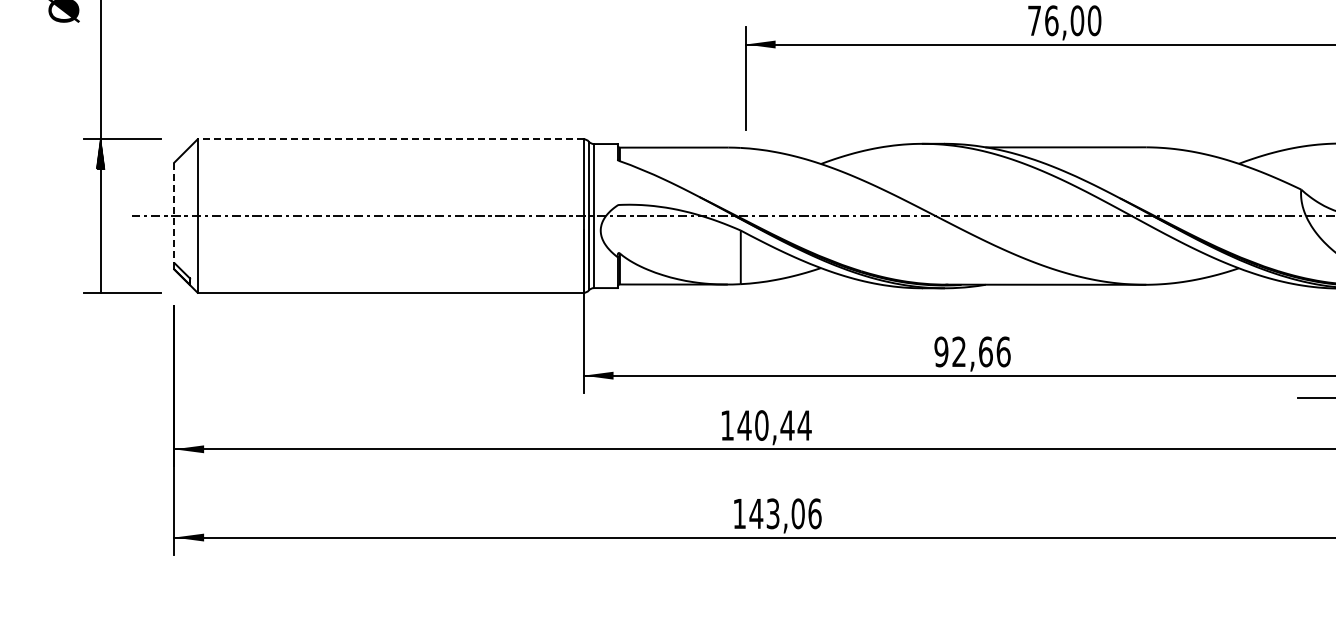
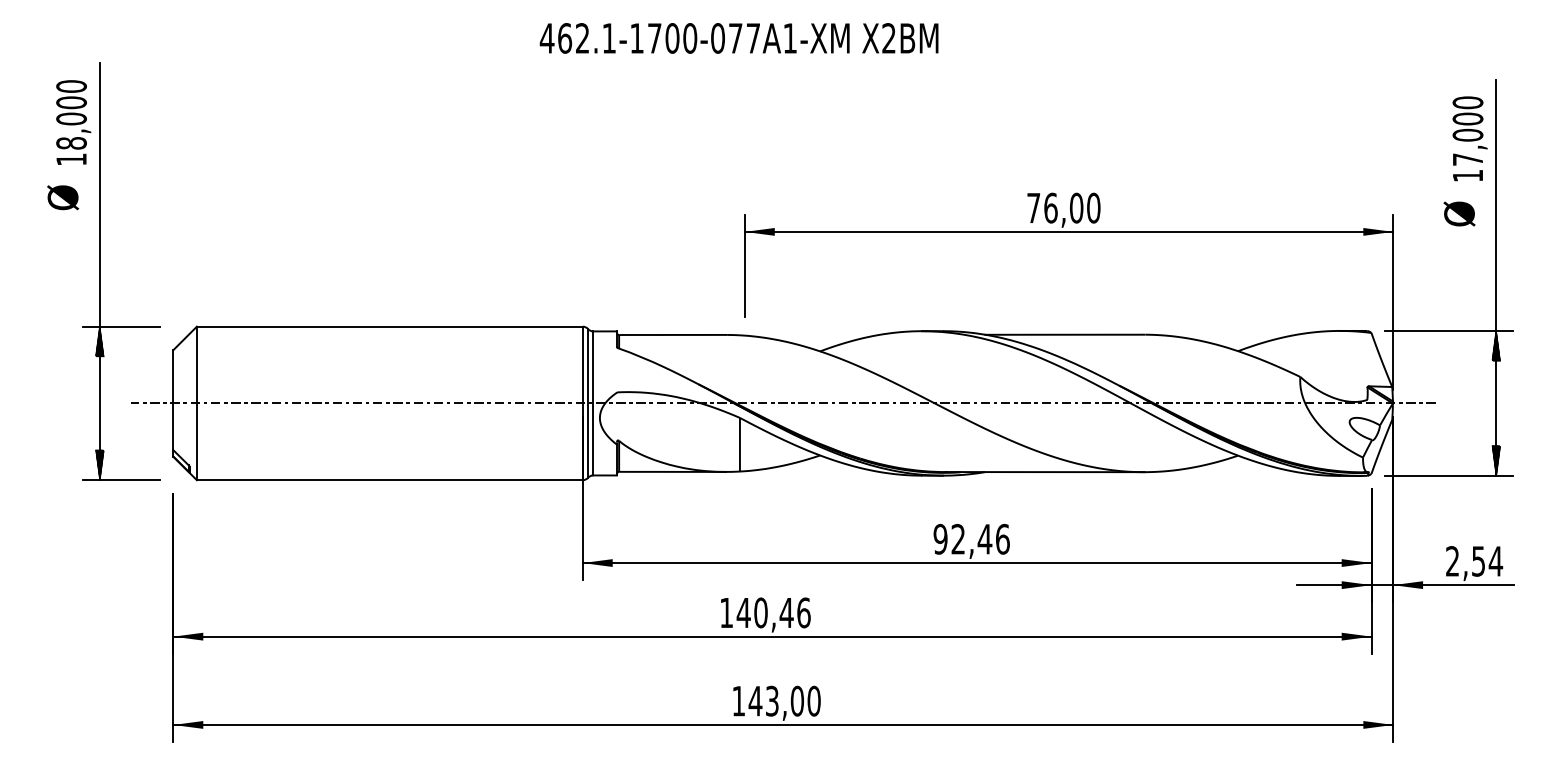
line: (390, 139) -> (389, 326), dashed -> solid
line: (174, 213) -> (173, 400), dashed -> solid
hatch: (100, 278) -> (99, 465), added
text: (985, 351) -> (984, 538), 92,66 -> 92,46
text: (804, 425) -> (803, 612), 140,44 -> 140,46
text: (814, 513) -> (813, 700), 143,06 -> 143,00

